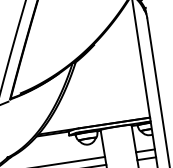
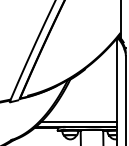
line: (97, 119) -> (79, 122), added

